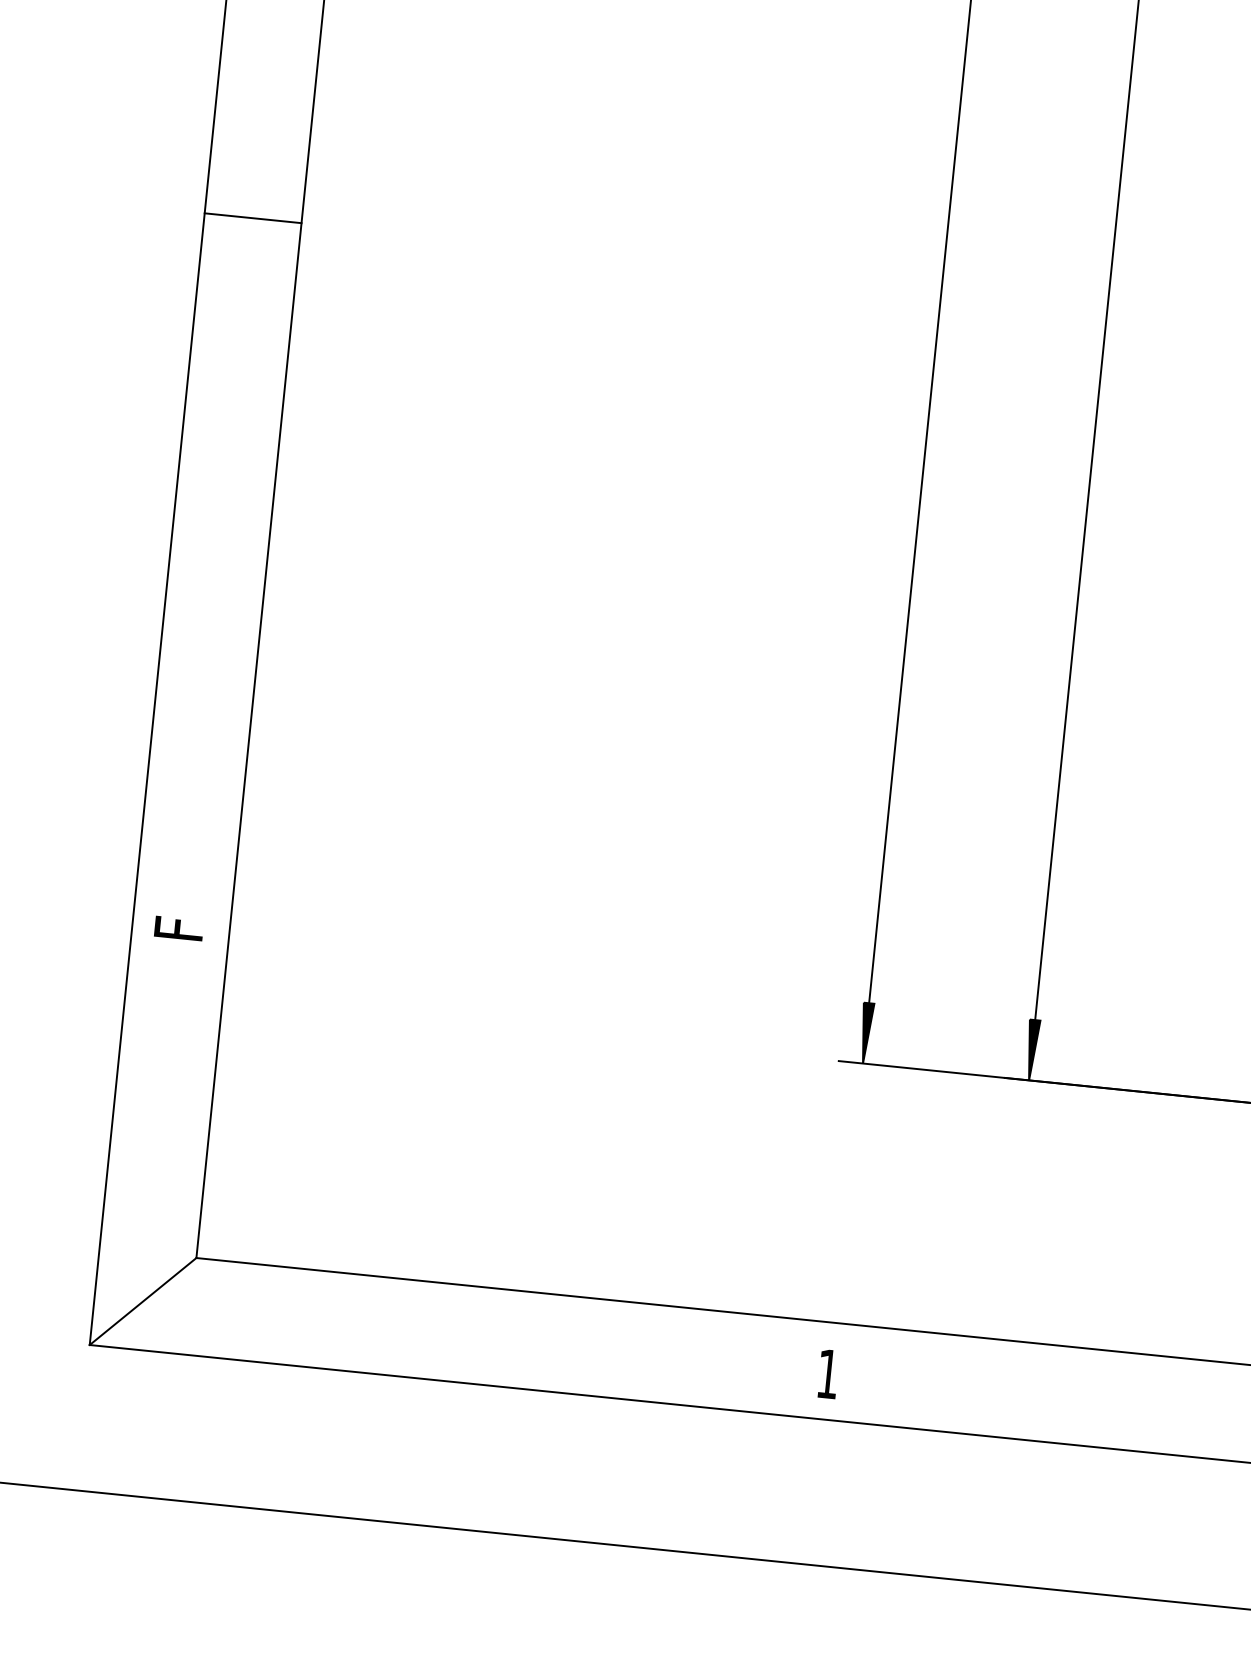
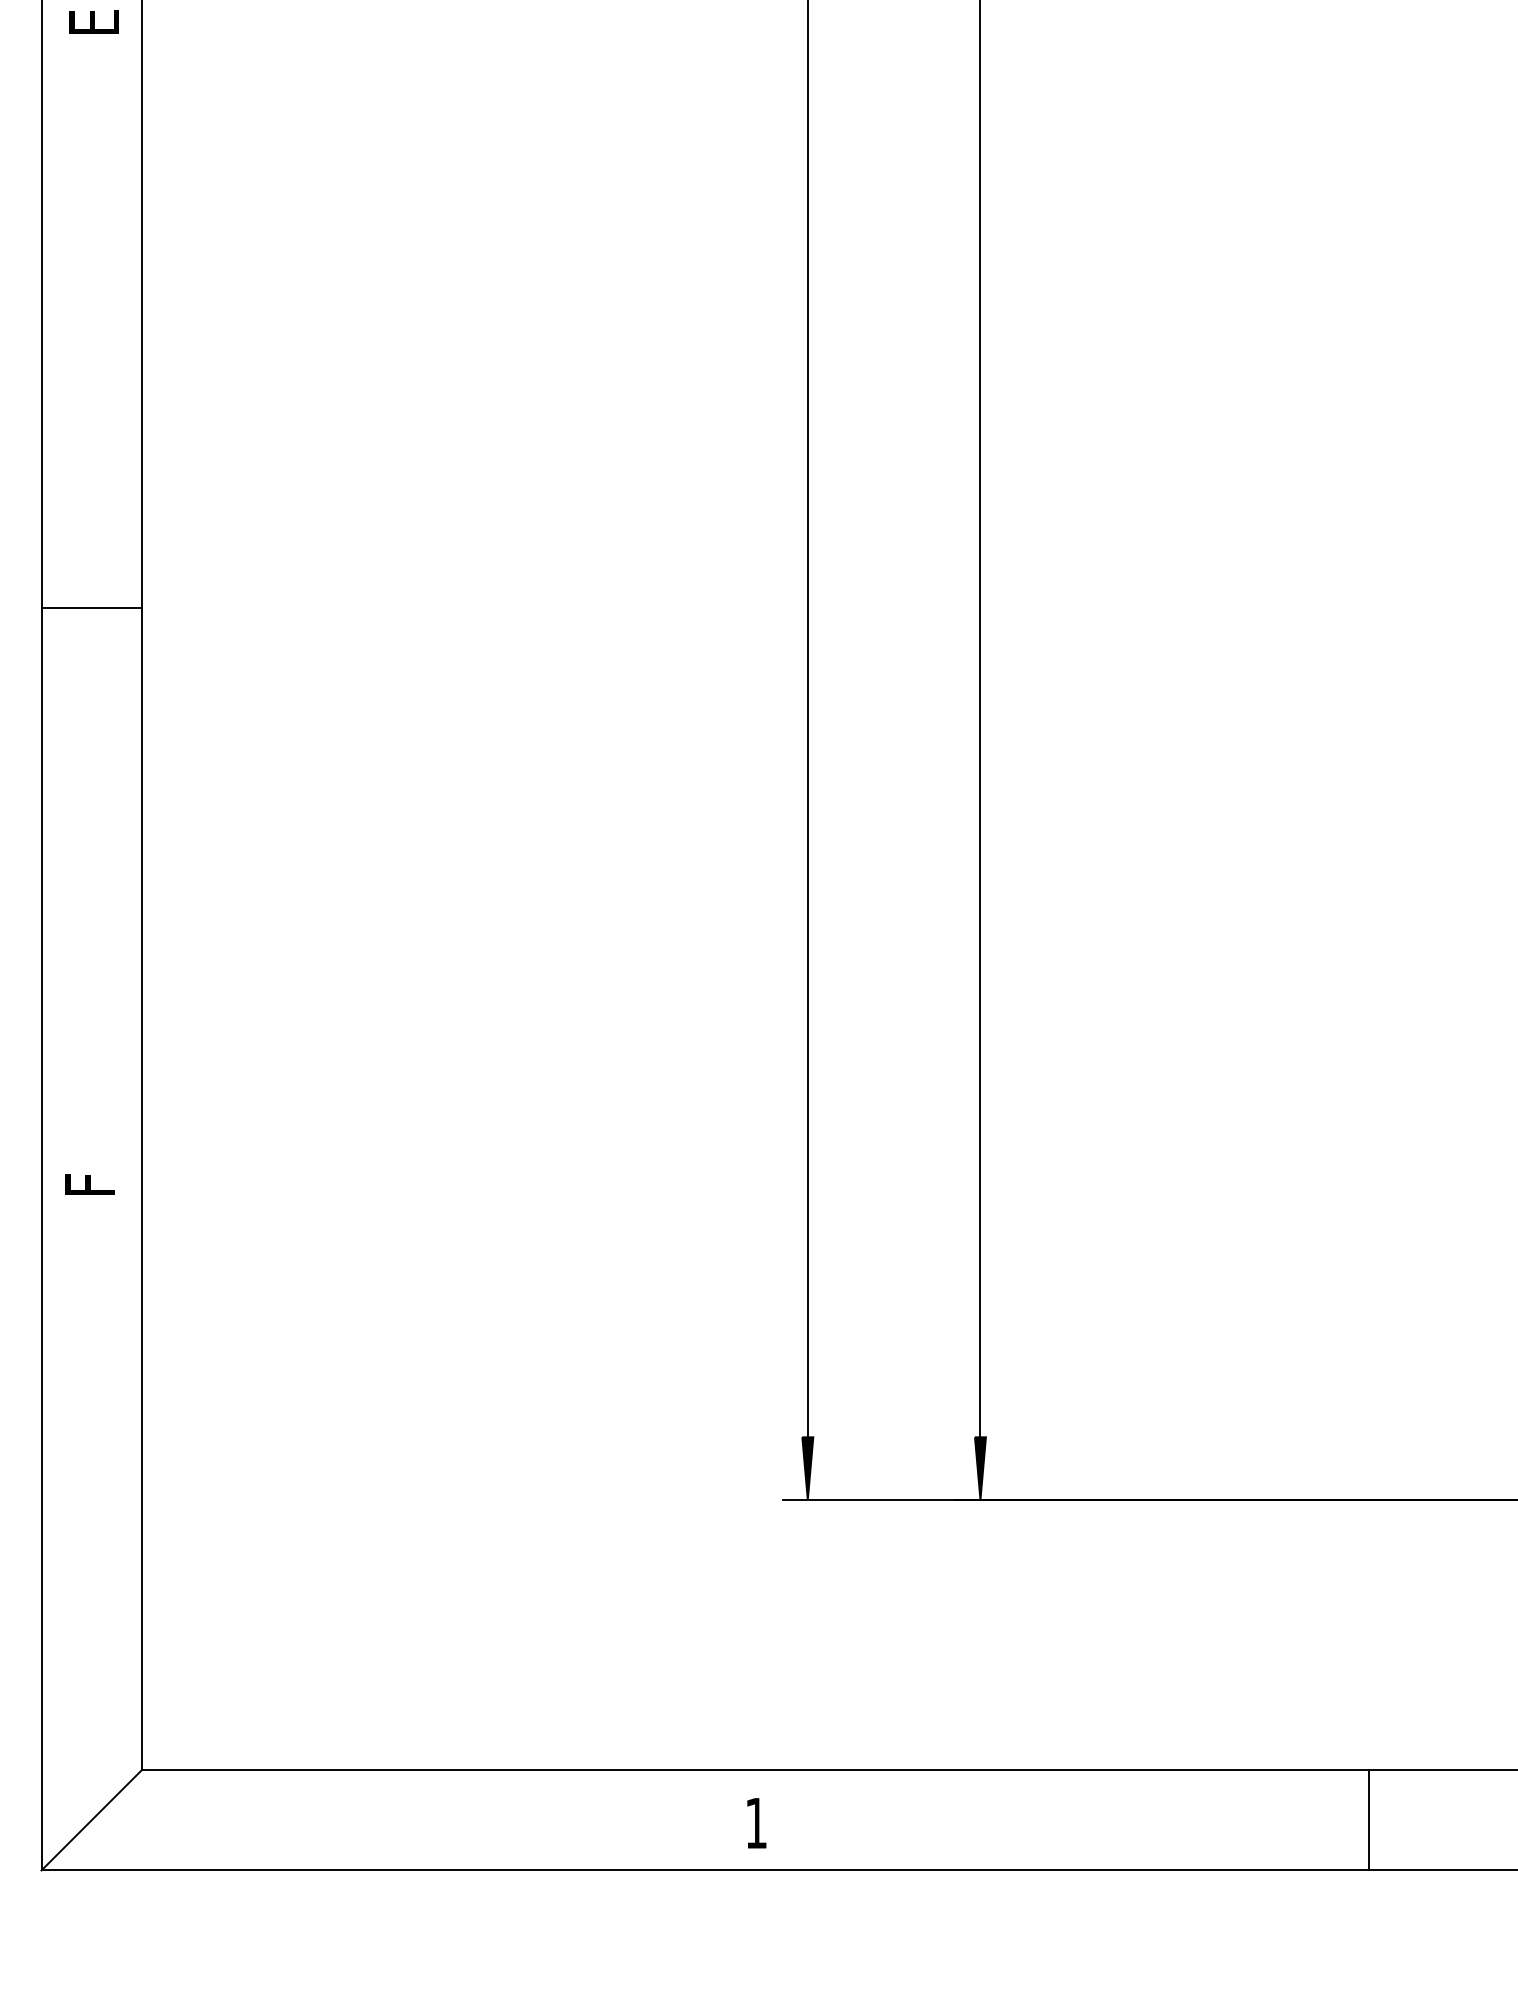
line: (252, 217) -> (91, 607), moved
text: (178, 928) -> (89, 1184), moved
text: (828, 1374) -> (756, 1823), moved

